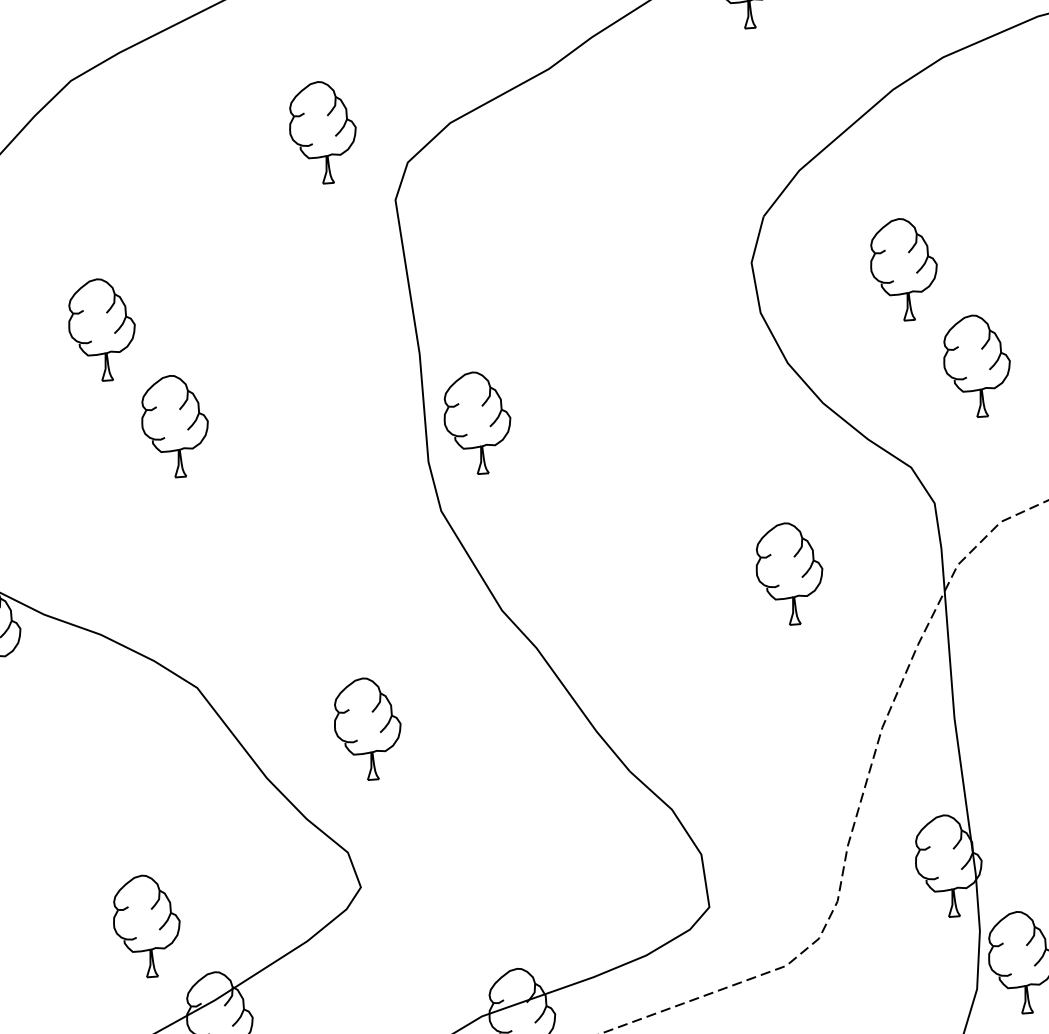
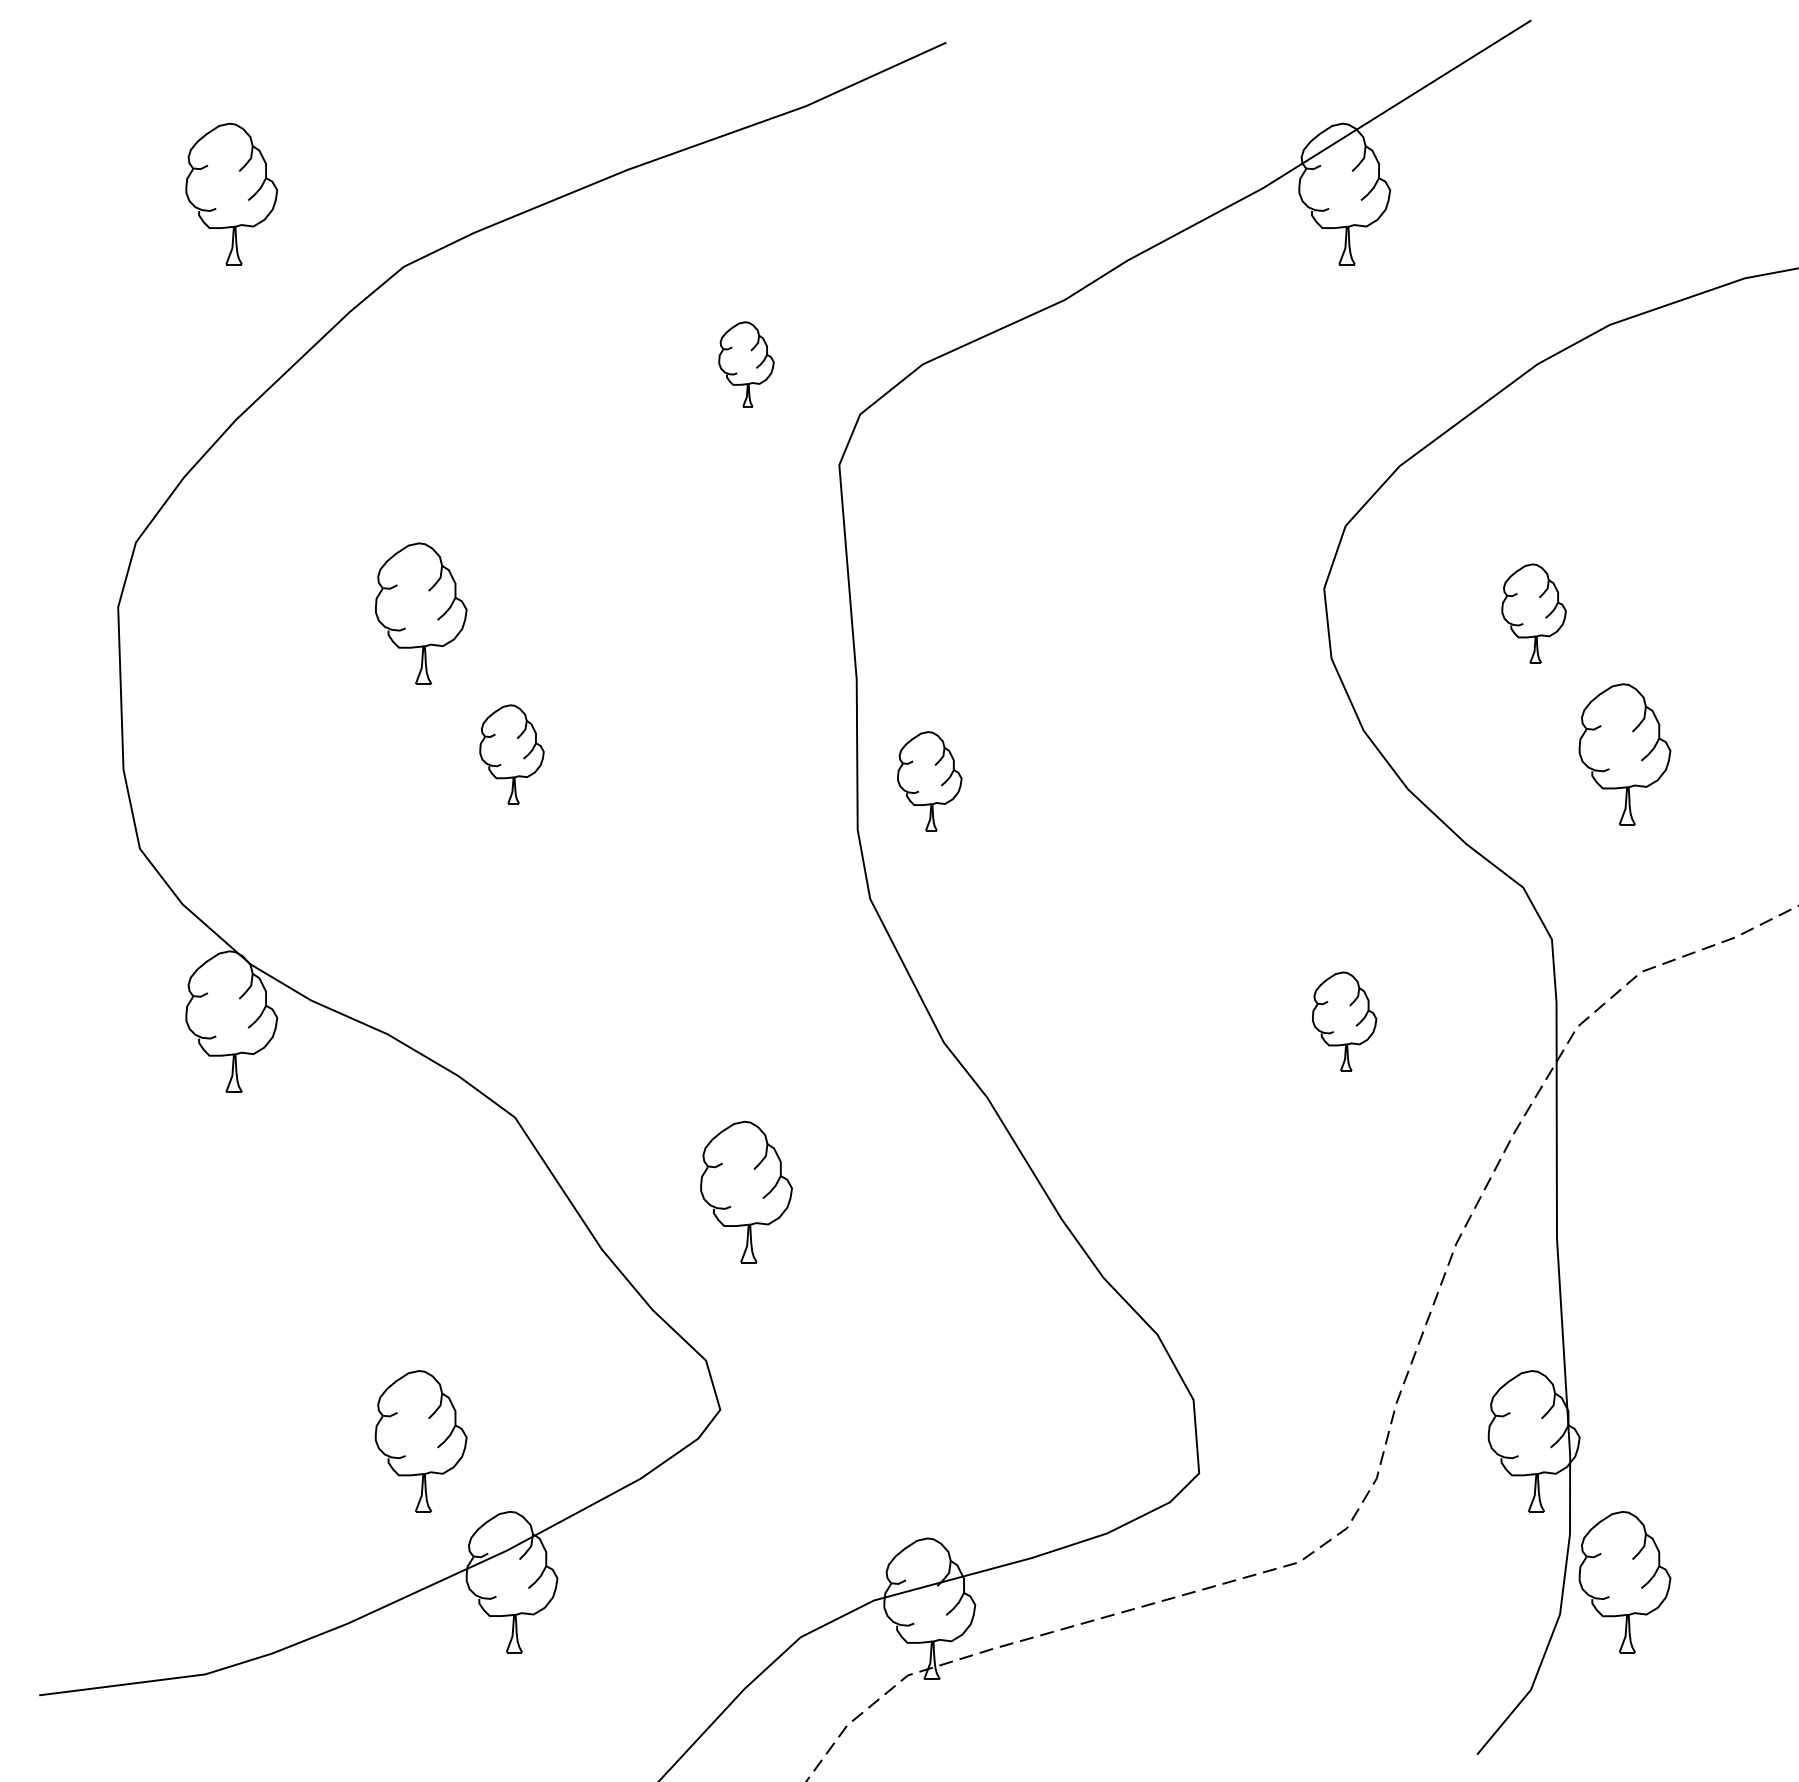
part: (323, 132) -> (746, 364), size x0.6
part: (903, 269) -> (1533, 613), size x0.7
part: (477, 423) -> (929, 781), size x0.7
part: (174, 426) -> (511, 754), size x0.7
part: (789, 573) -> (1344, 1021), size x0.7

